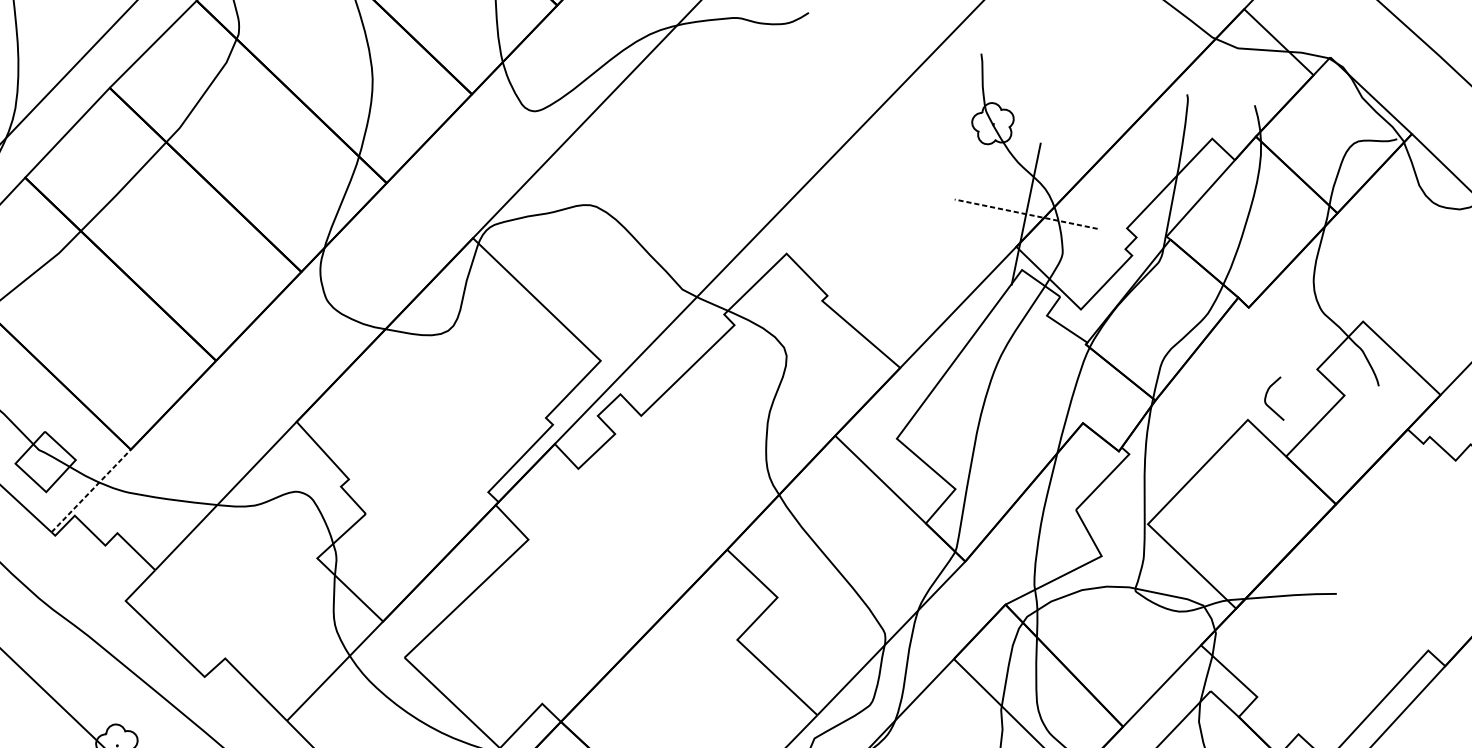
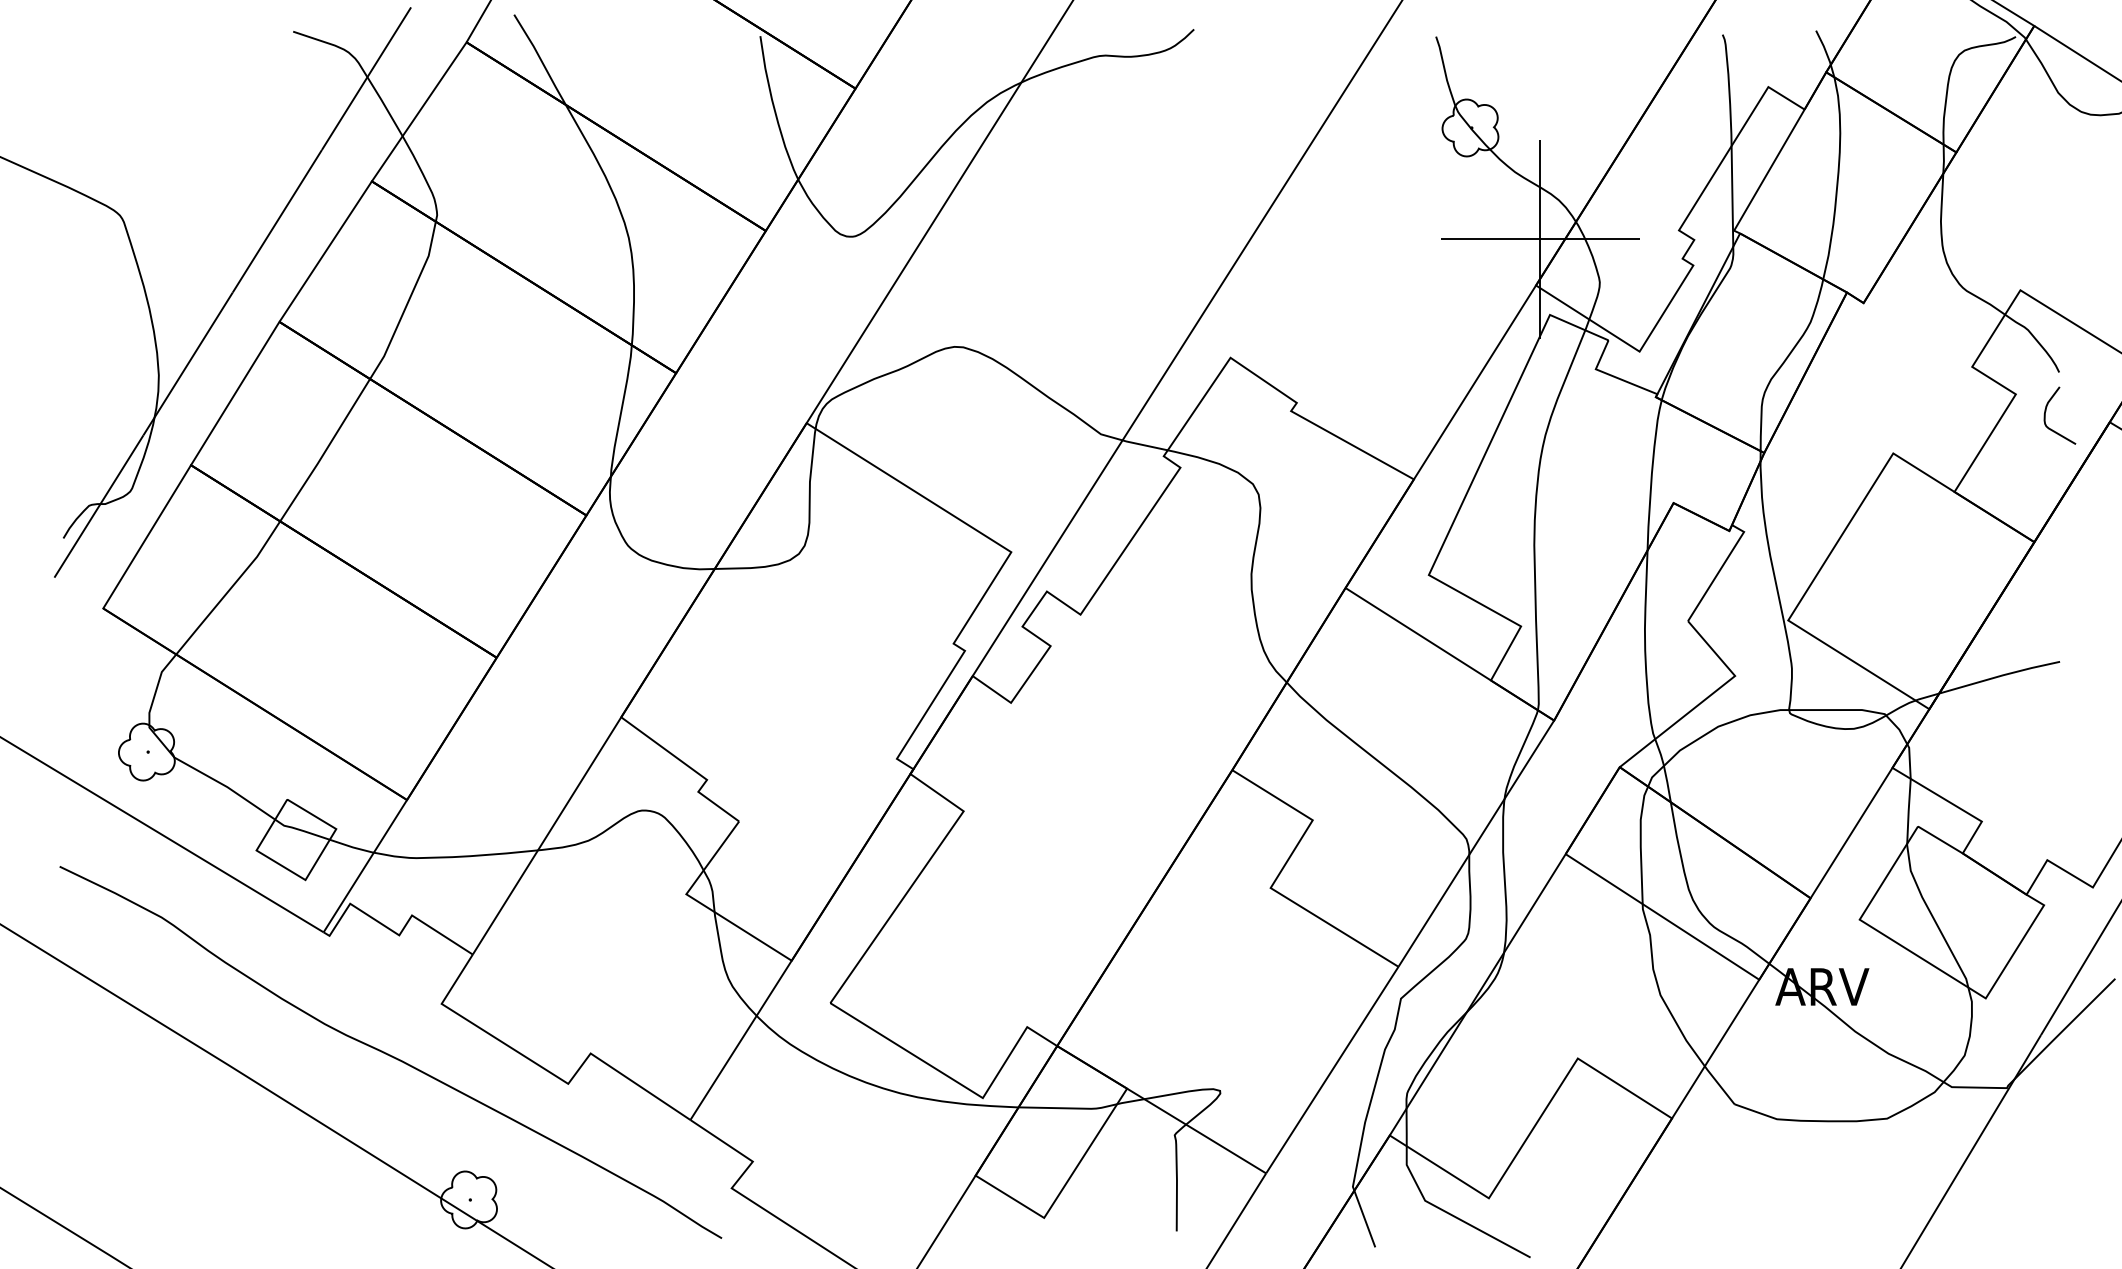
line: (1026, 214) -> (1540, 239), dashed -> solid
curve: (1267, 392) -> (2046, 411), moved
line: (91, 490) -> (365, 865), dashed -> solid

